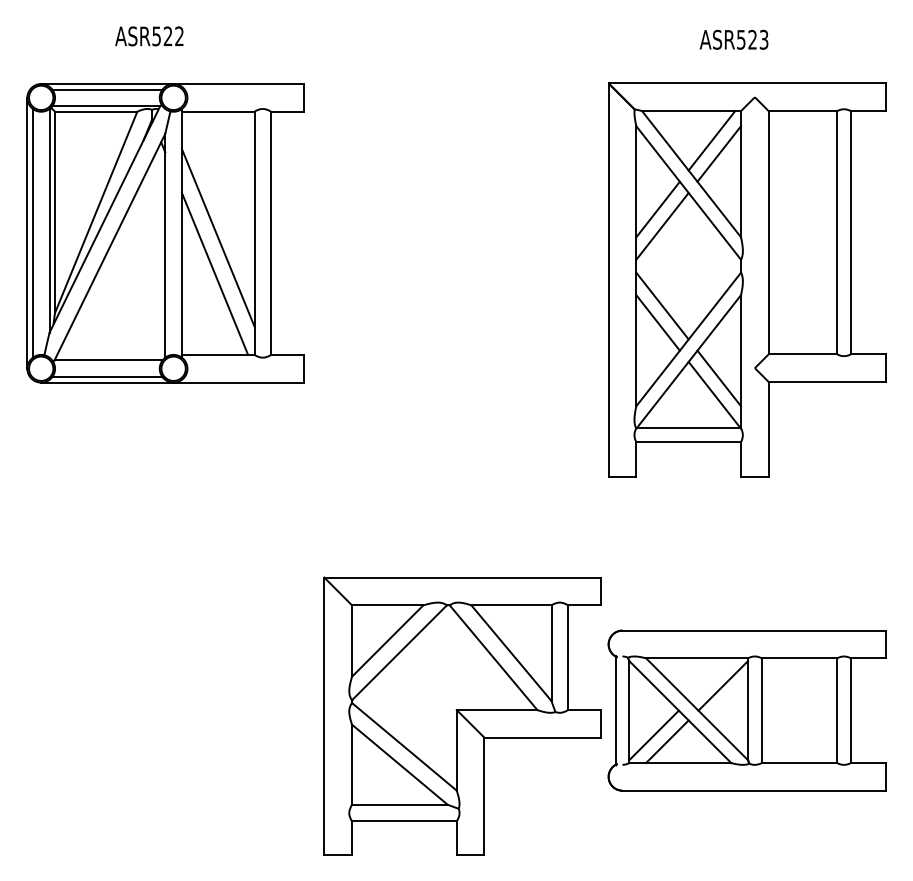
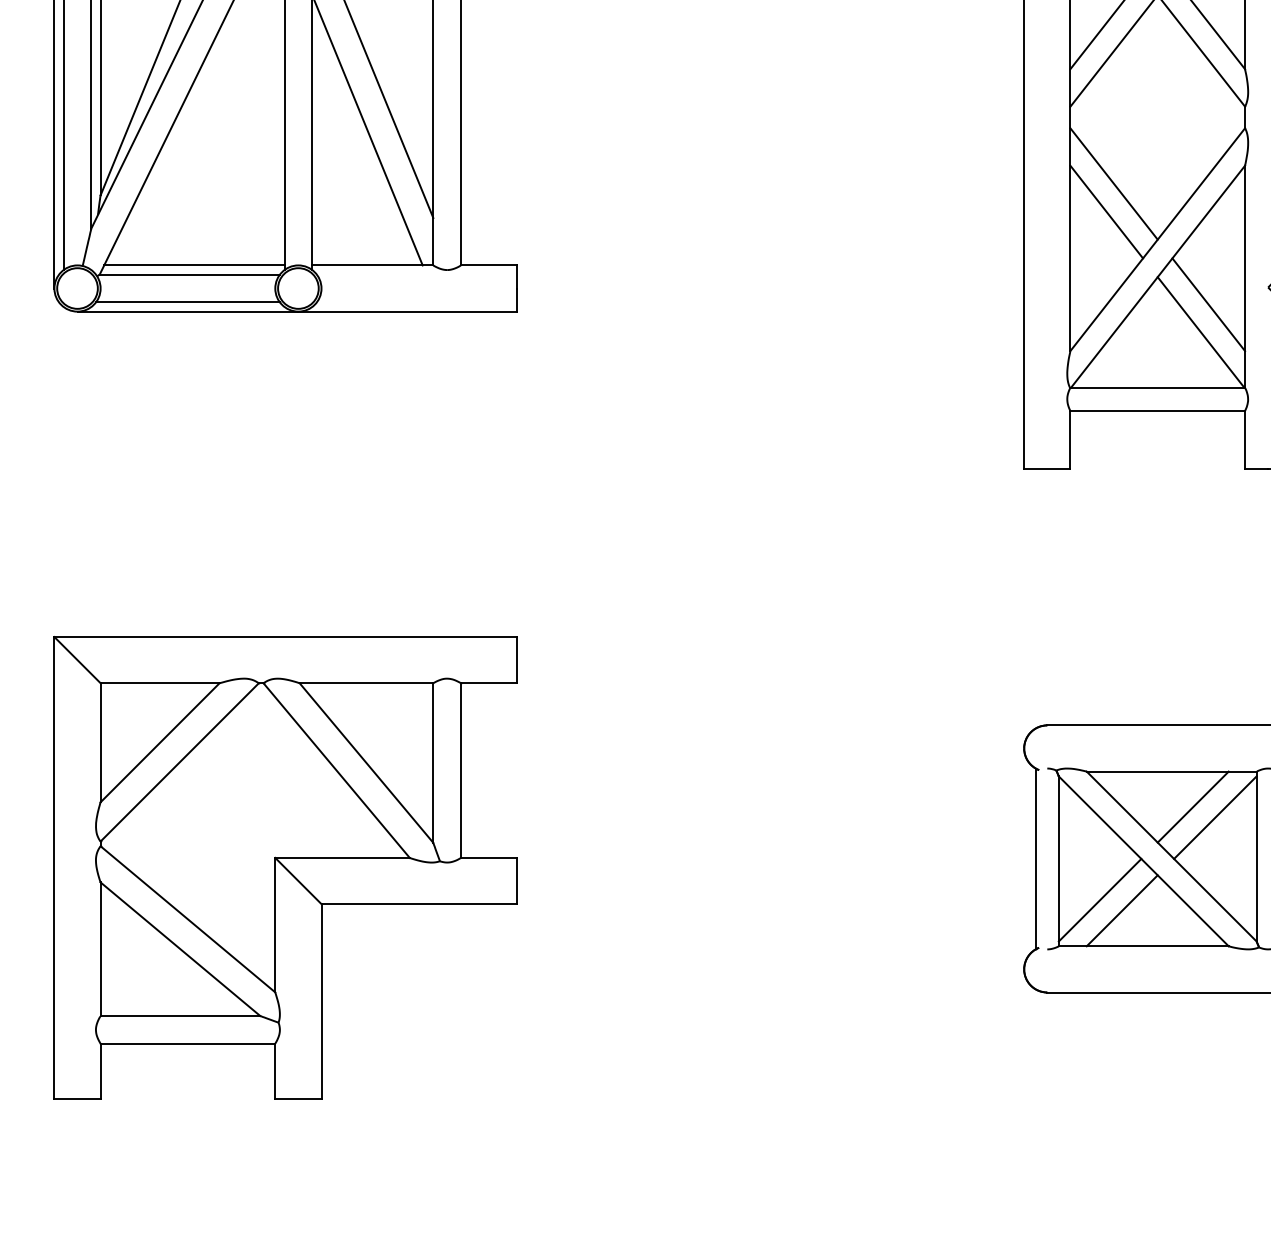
line: (111, 354) -> (194, 264), added
line: (709, 679) -> (1192, 806), added
part: (462, 715) -> (284, 867), moved

